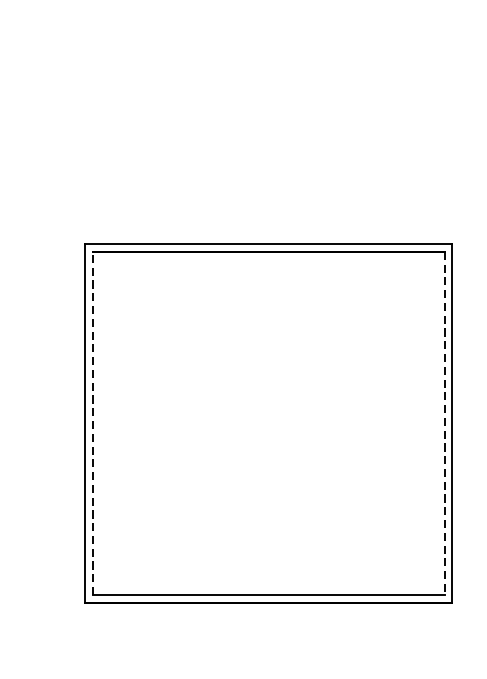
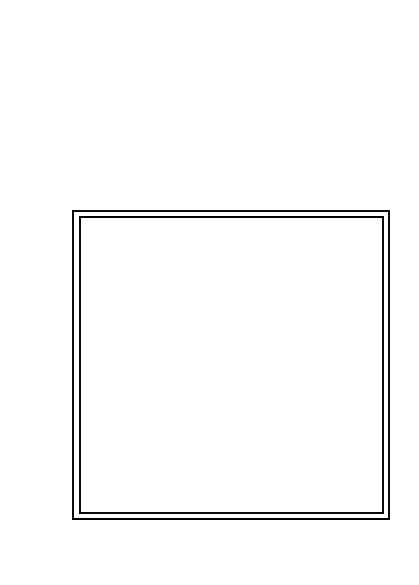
line: (92, 423) -> (79, 364), dashed -> solid
line: (445, 423) -> (383, 364), dashed -> solid

